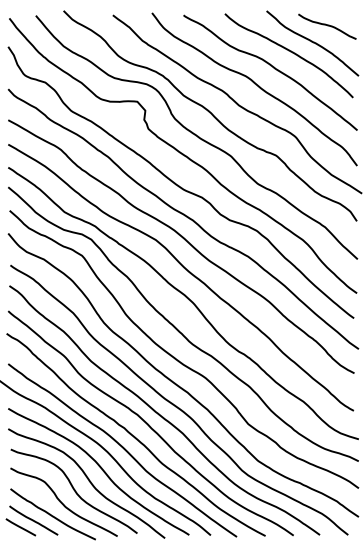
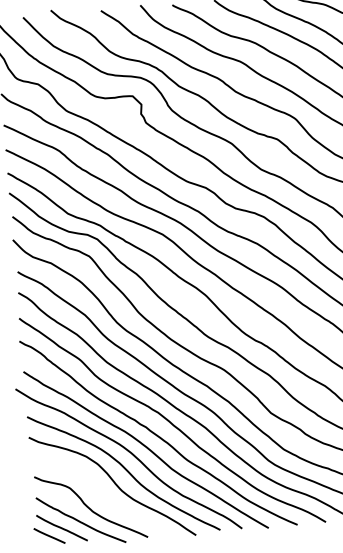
curve: (73, 490) -> (99, 494), removed

